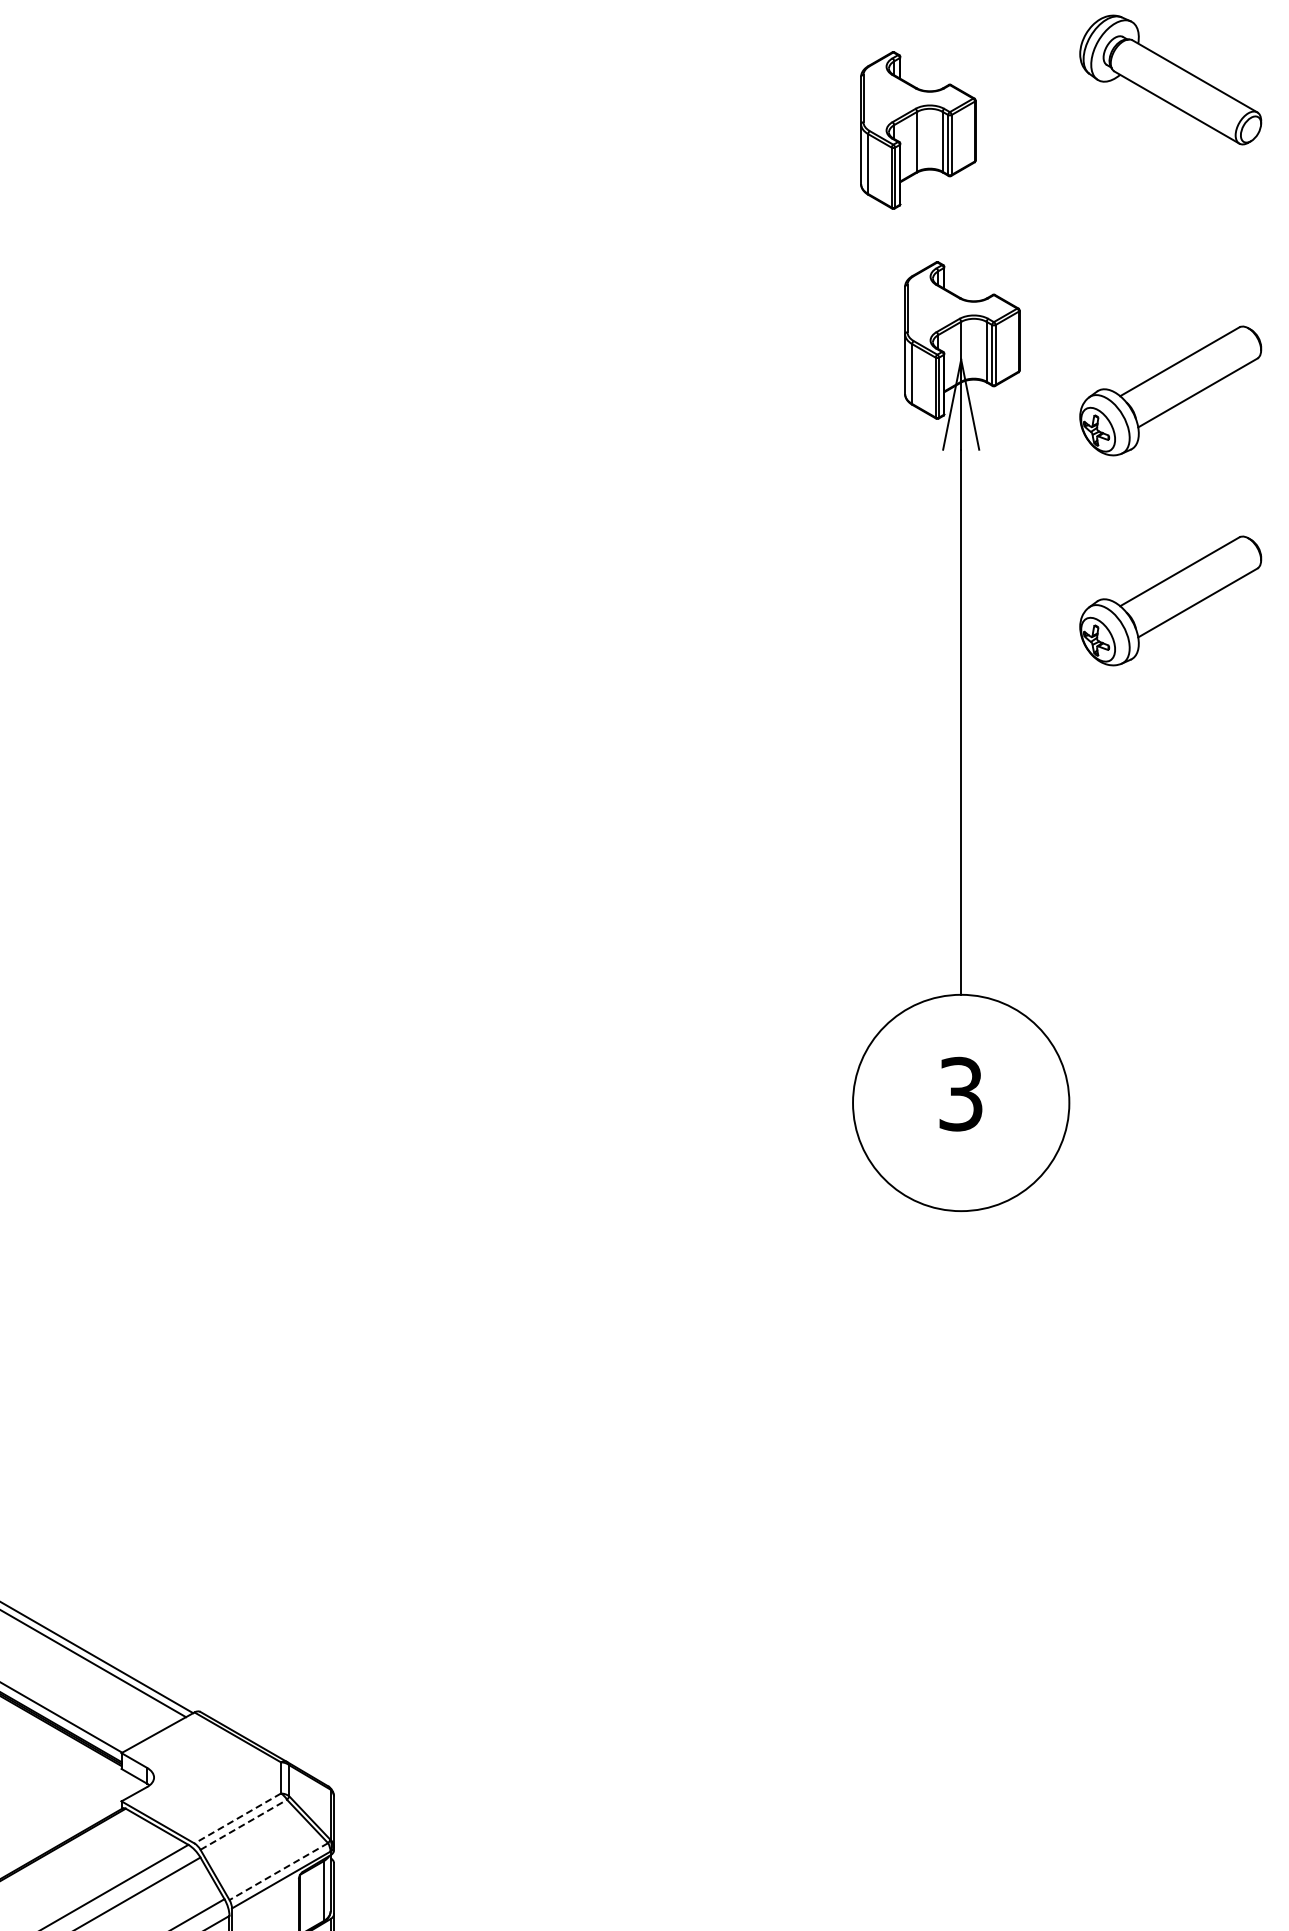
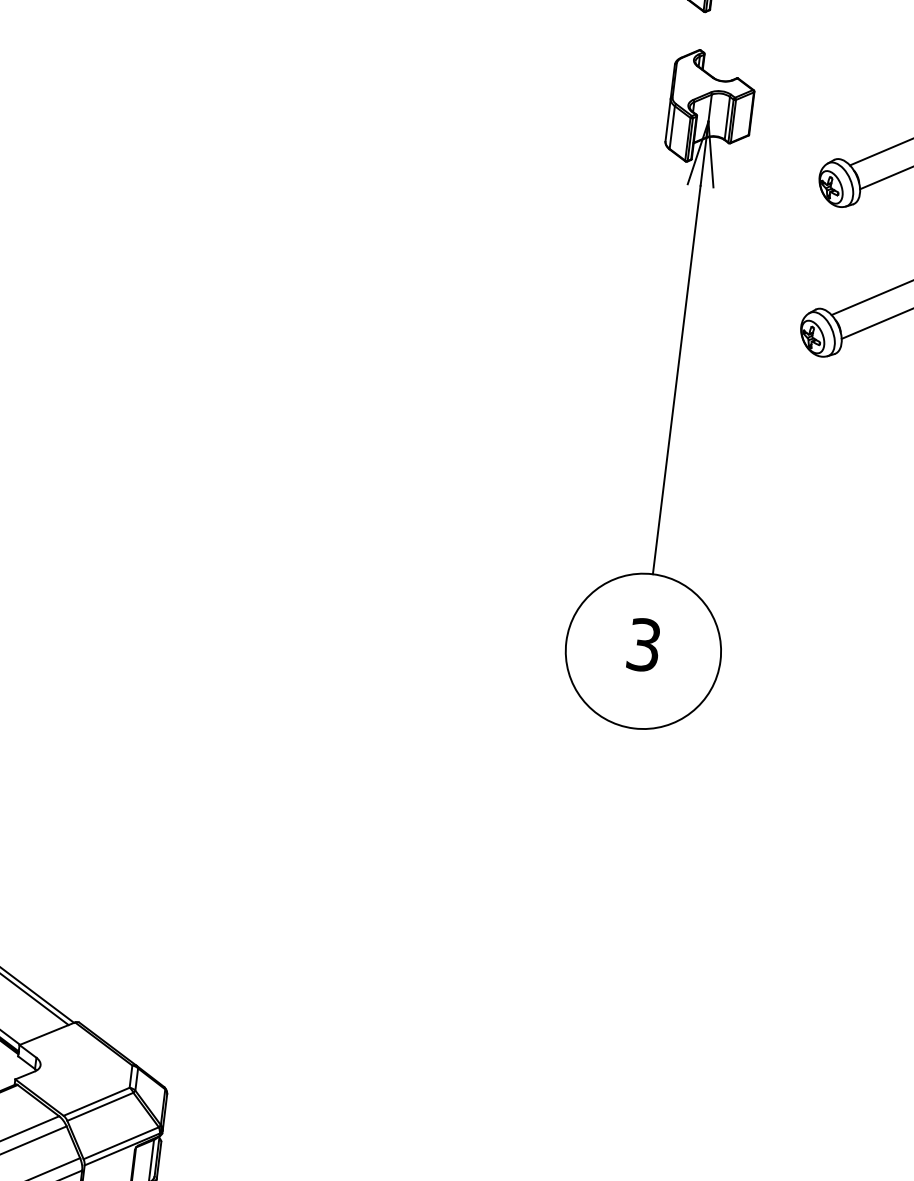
part: (961, 736) -> (675, 390), moved
line: (237, 1818) -> (96, 1101), dashed -> solid
line: (243, 1824) -> (100, 1106), dashed -> solid
line: (278, 1871) -> (121, 1143), dashed -> solid

